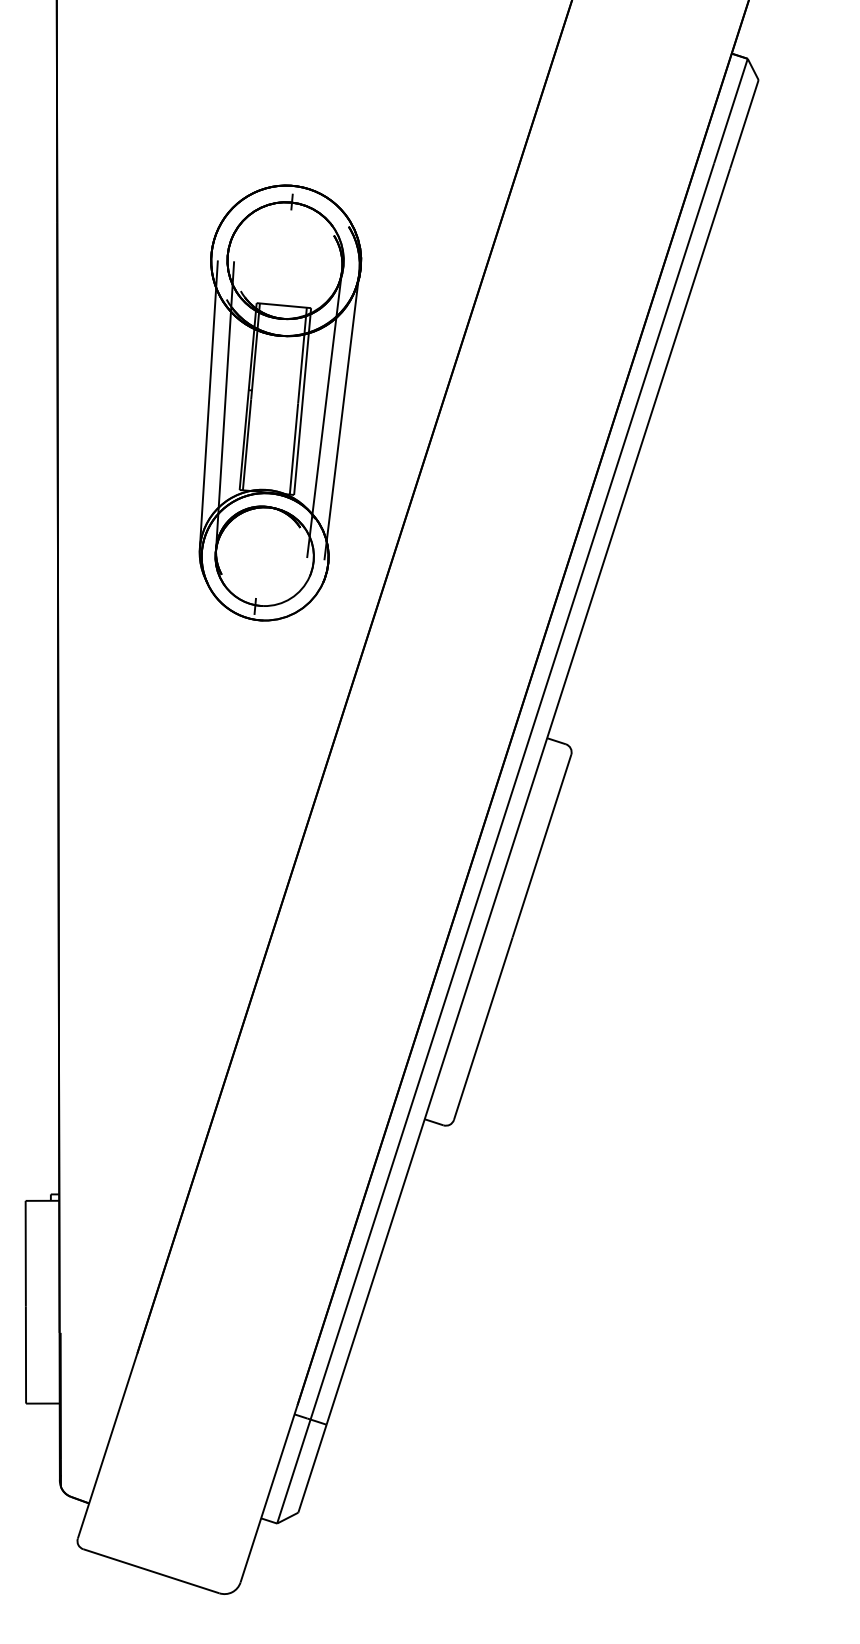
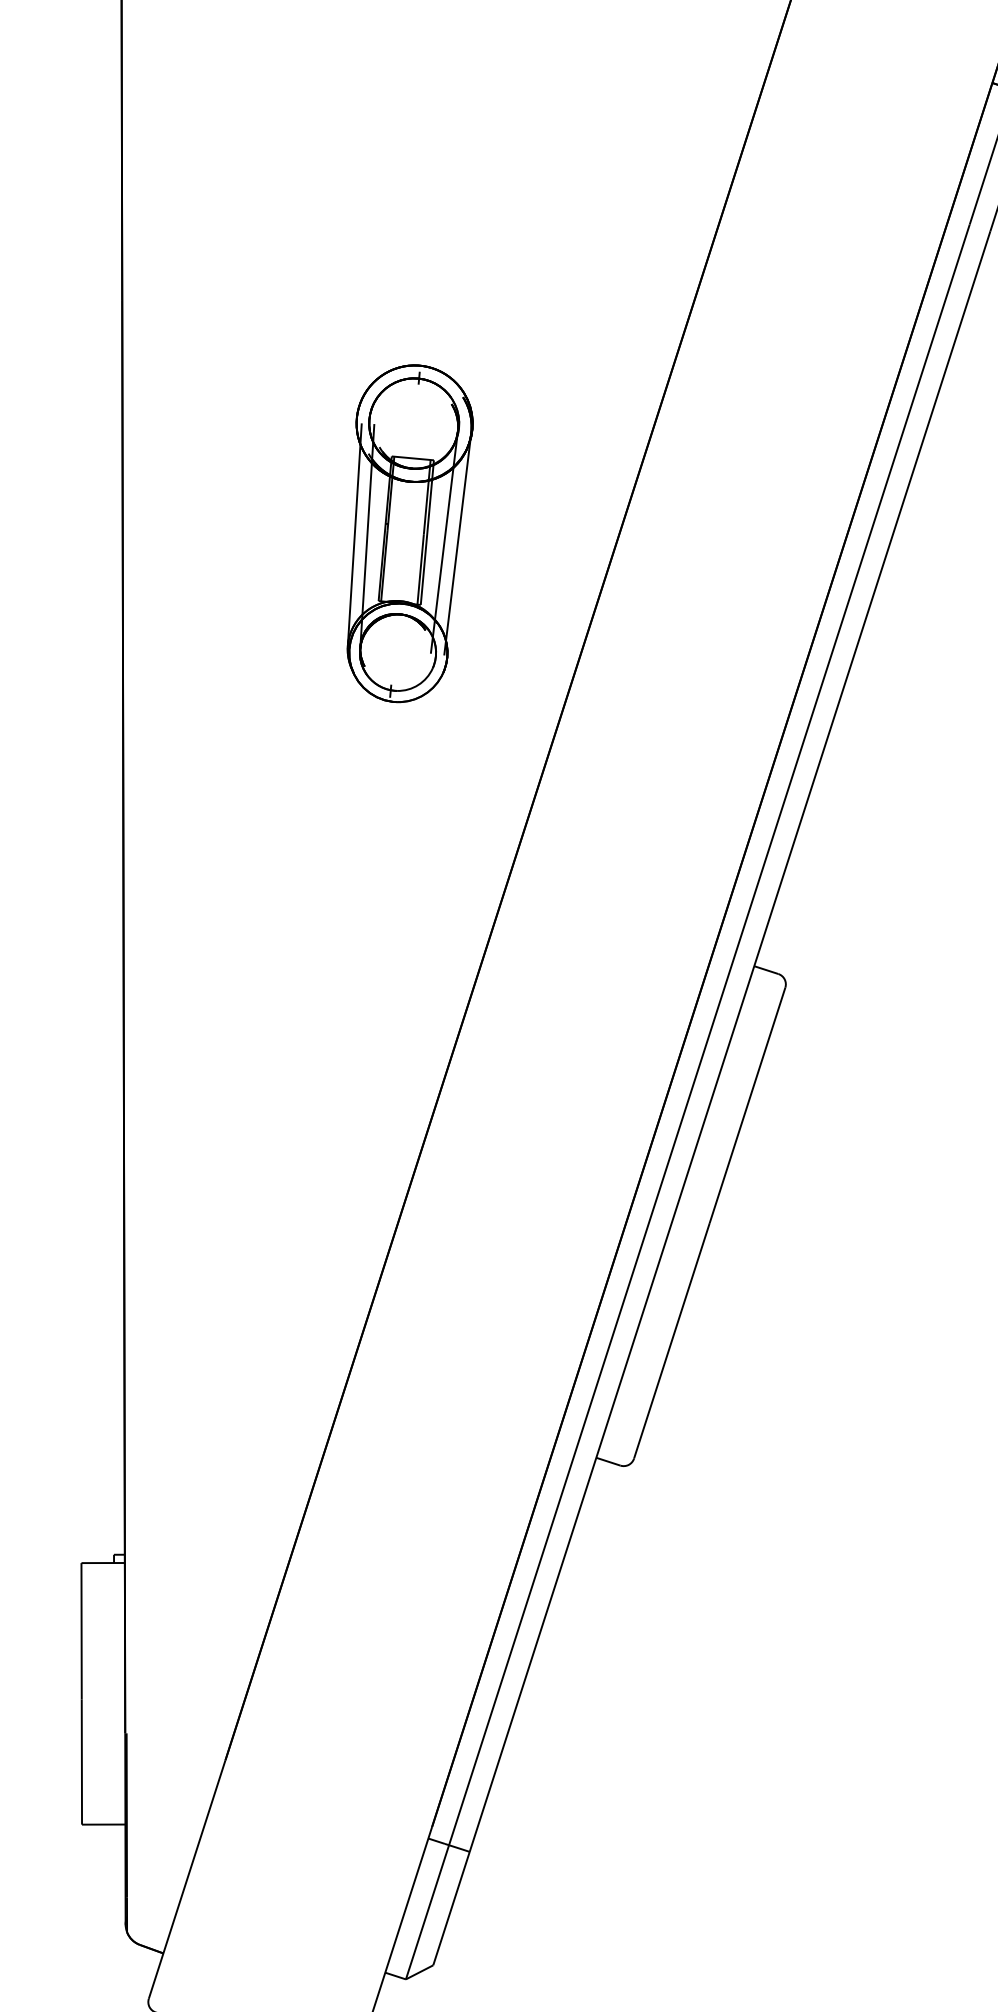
part: (280, 402) -> (410, 533), size x0.6

